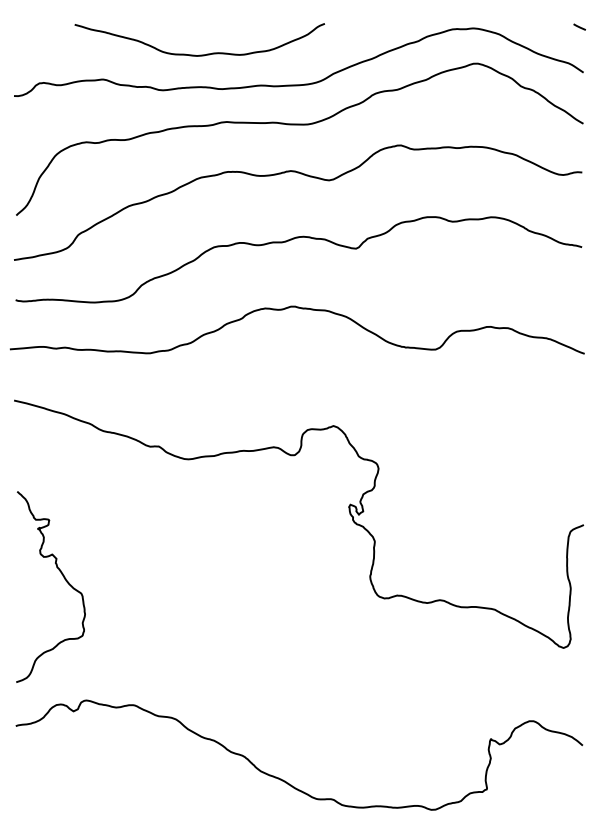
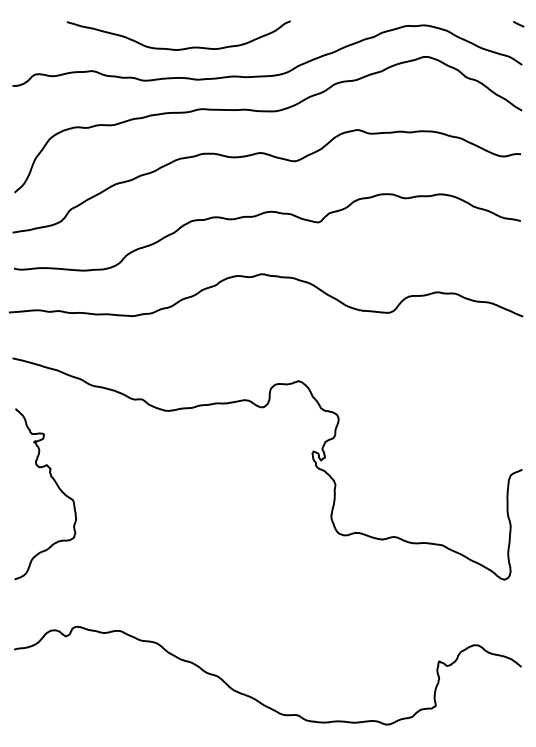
curve: (64, 579) -> (57, 487), moved

